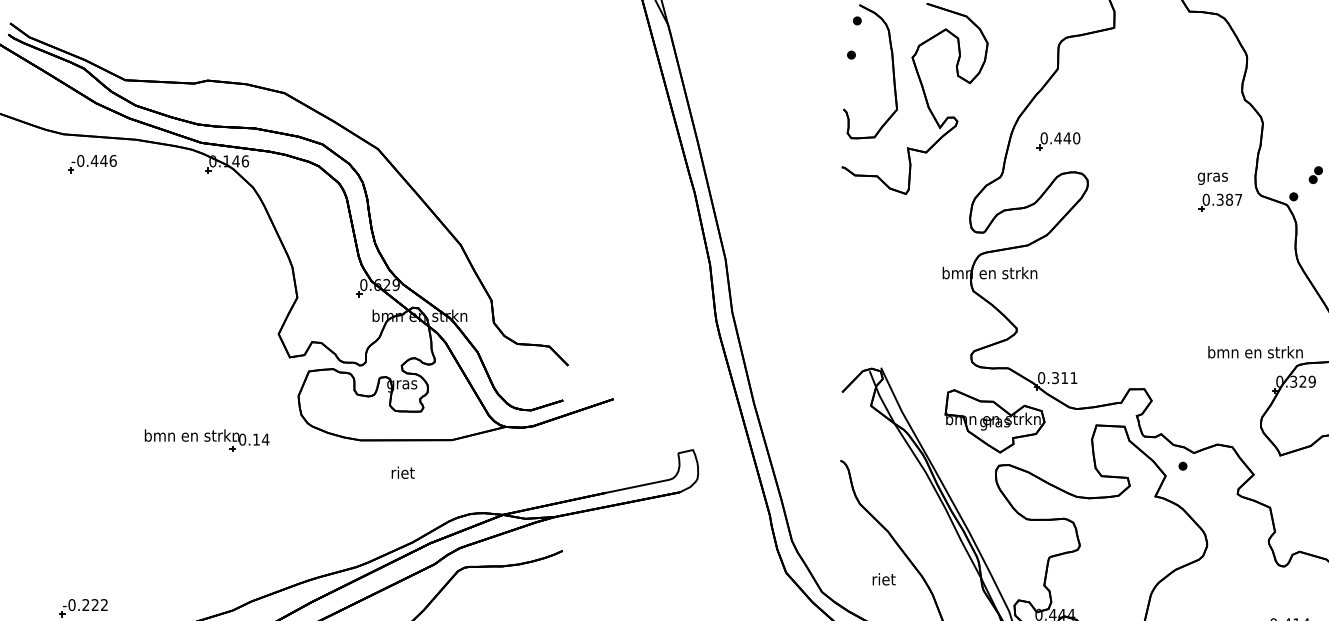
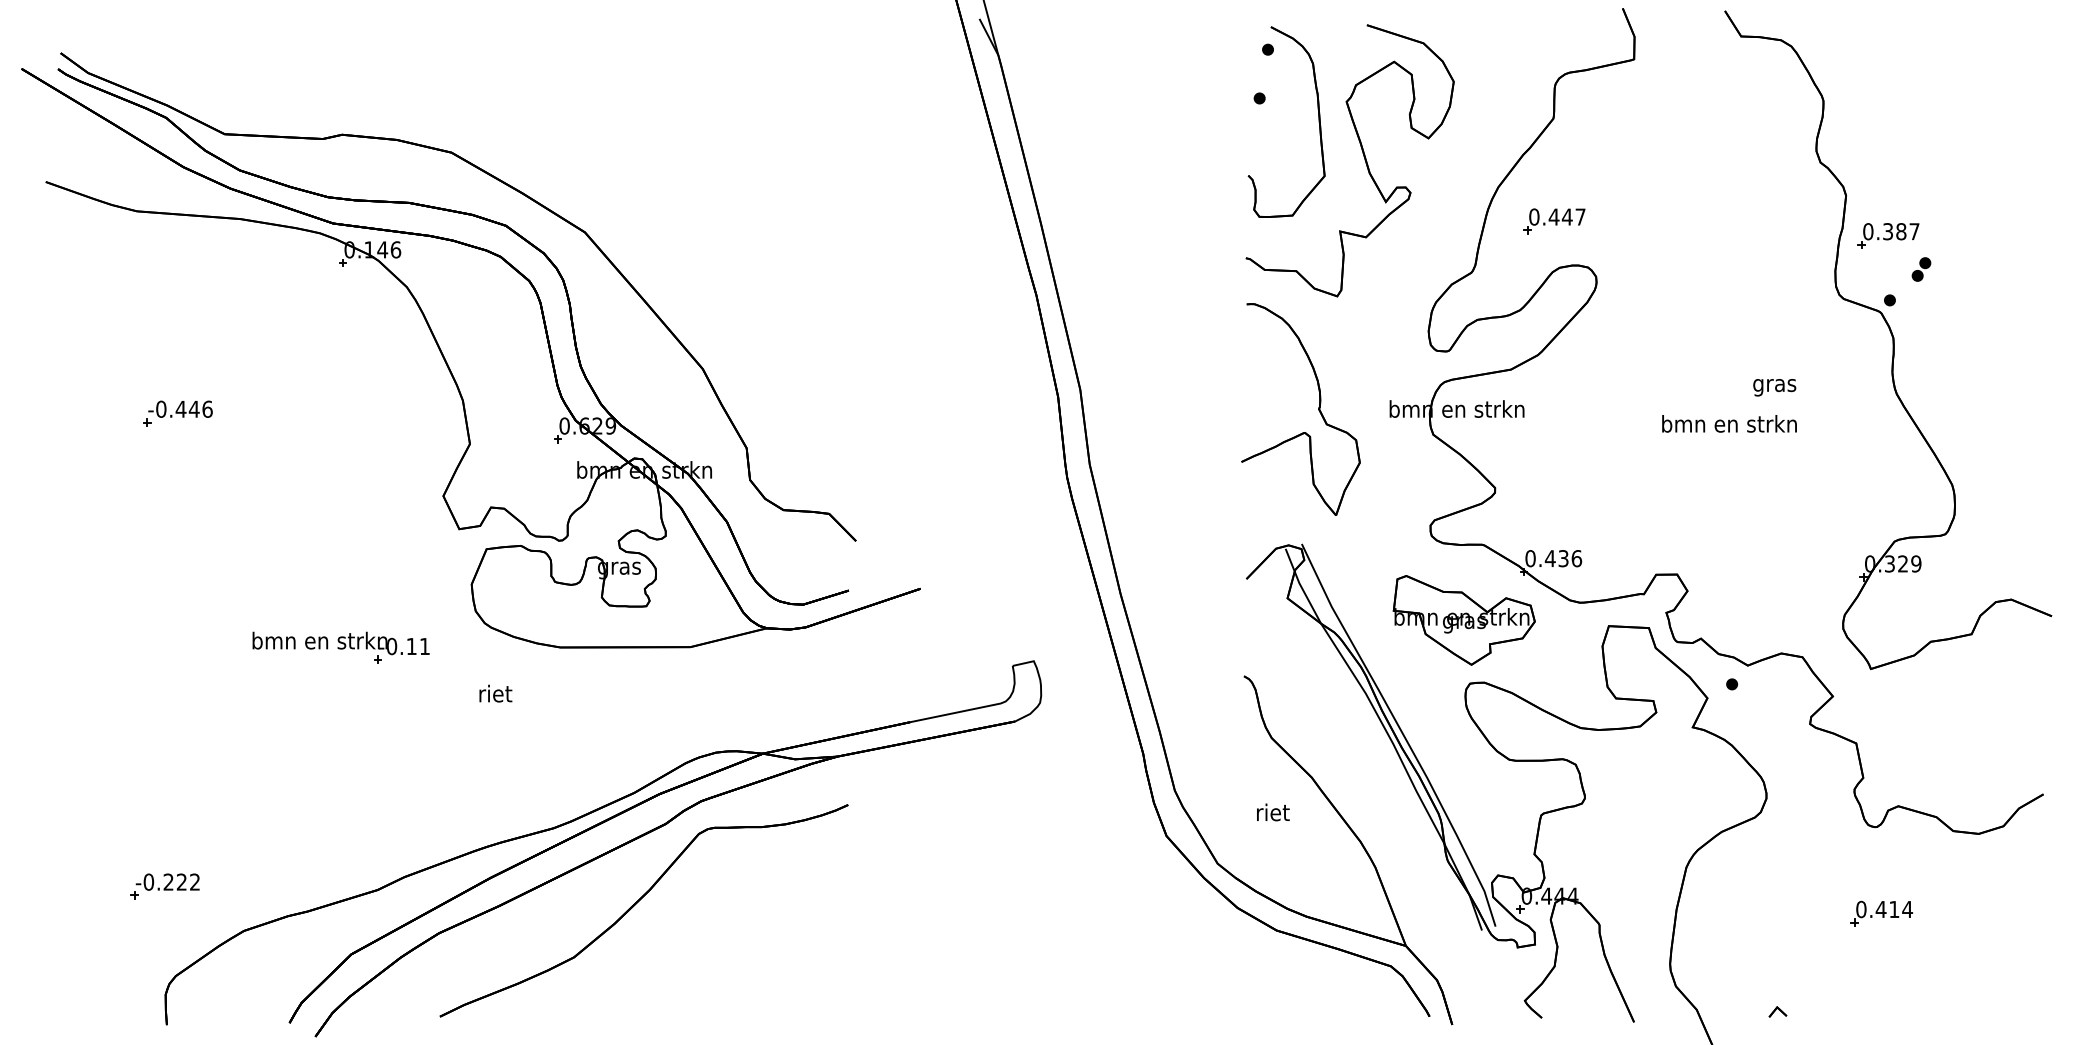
text: (1076, 137) -> (1580, 216), 0.440 -> 0.447
part: (92, 163) -> (177, 413), moved
text: (1212, 178) -> (1774, 387), moved
part: (1220, 202) -> (1888, 235), moved
part: (892, 273) -> (1318, 409), added
text: (1255, 351) -> (1729, 423), moved
text: (1064, 377) -> (1563, 558), 0.311 -> 0.436
text: (265, 439) -> (424, 646), -0.14 -> -0.11
text: (402, 472) -> (495, 693), moved
text: (884, 579) -> (1273, 812), moved

